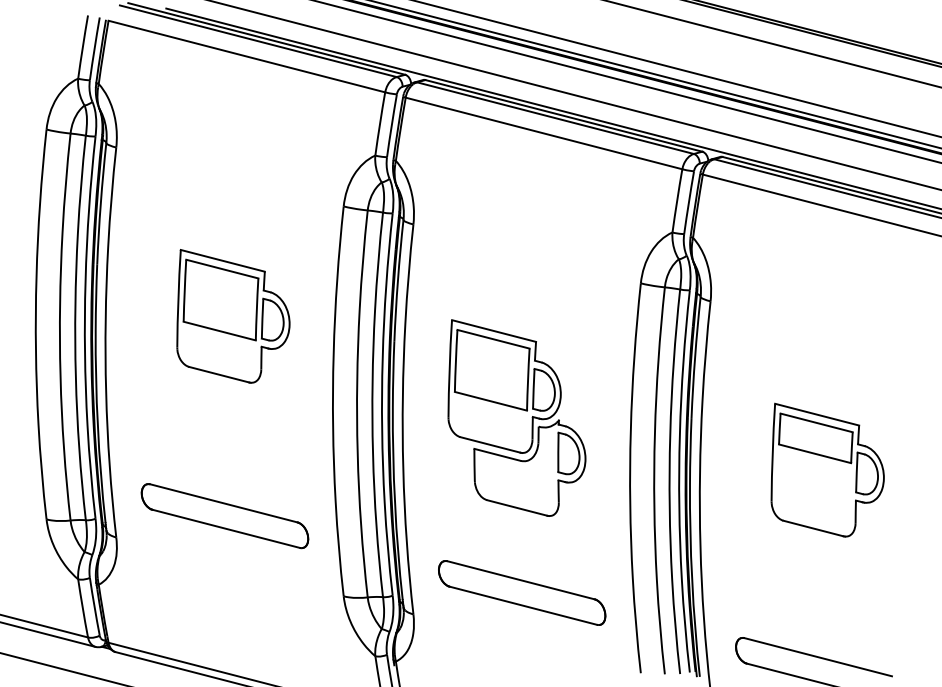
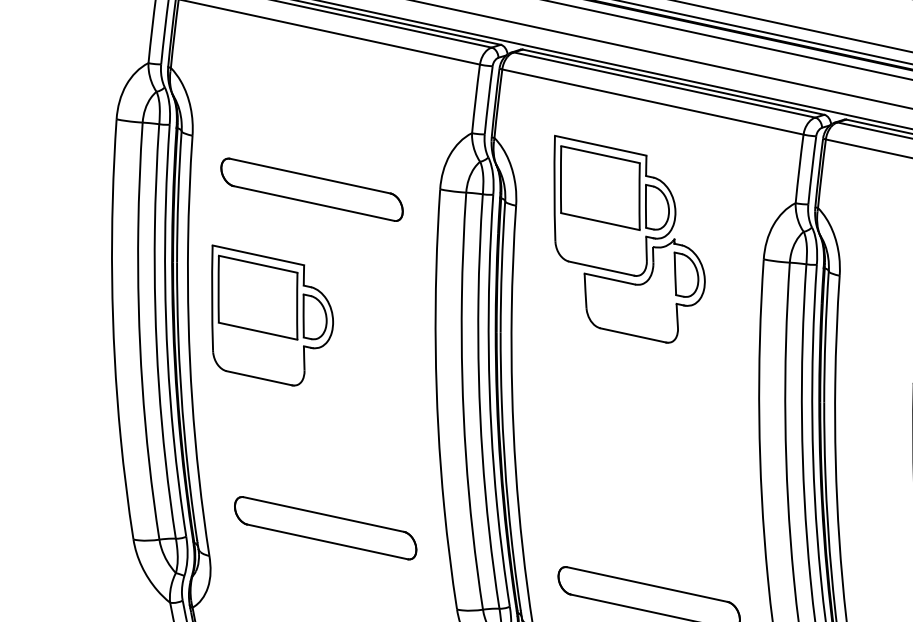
part: (224, 202) -> (311, 190), added
part: (233, 316) -> (272, 314), moved
part: (516, 417) -> (628, 237), moved

